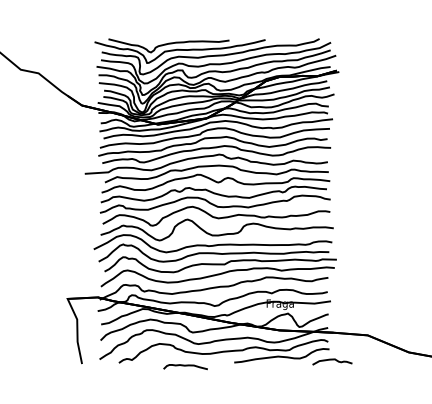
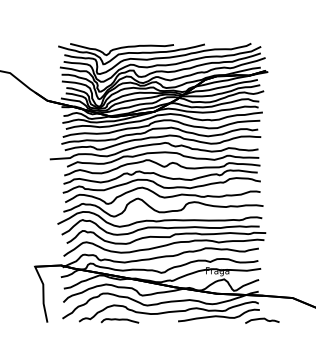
curve: (185, 366) -> (119, 320), moved

